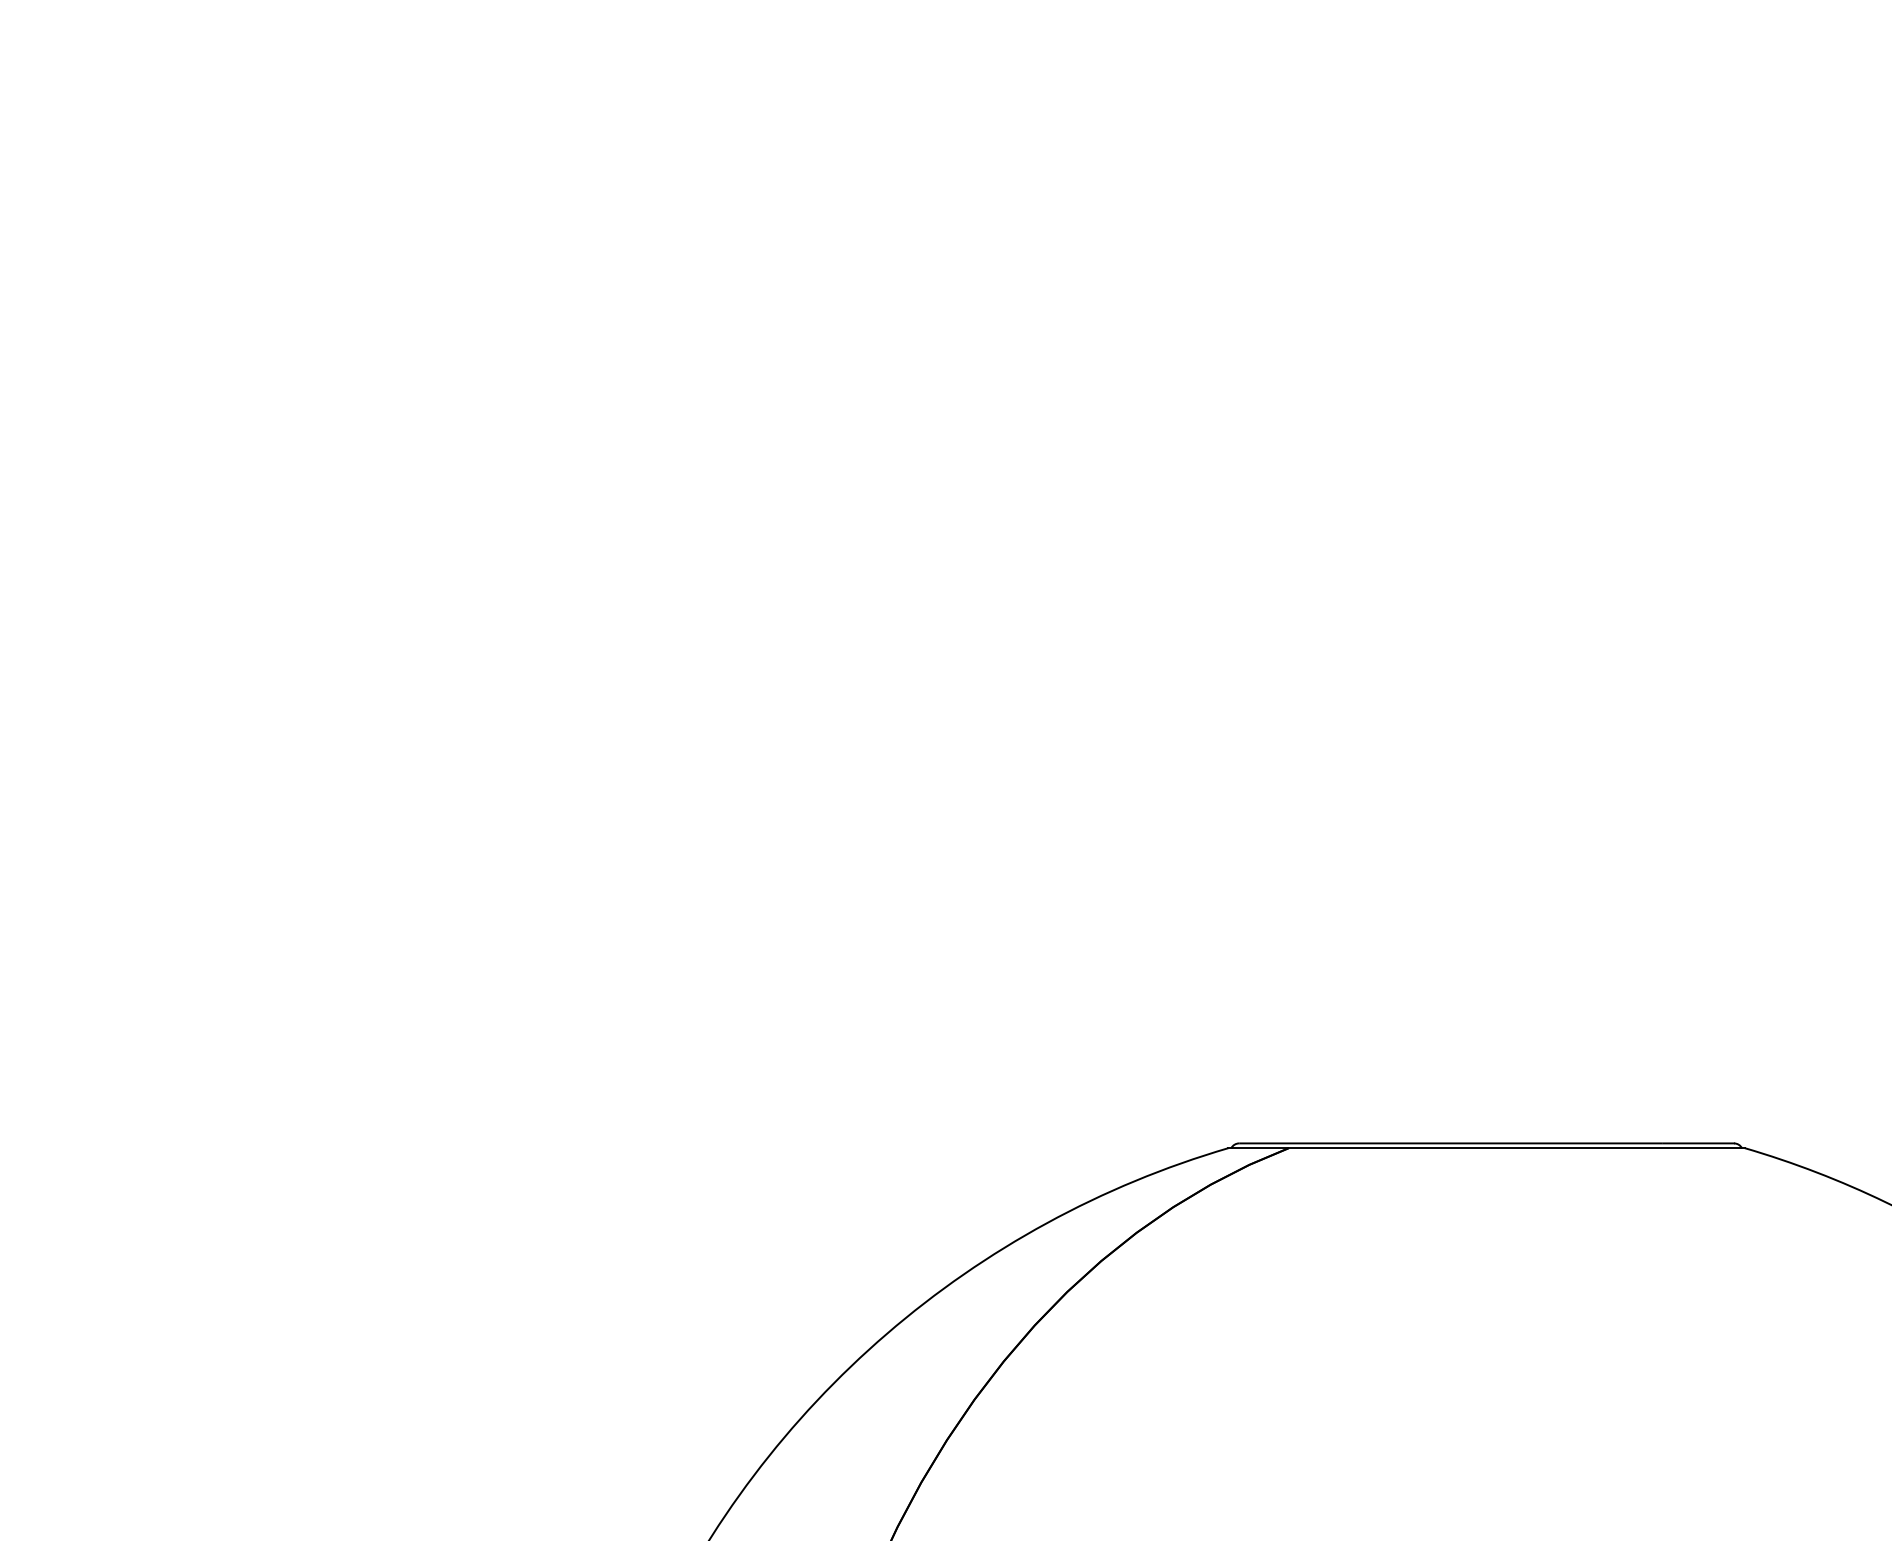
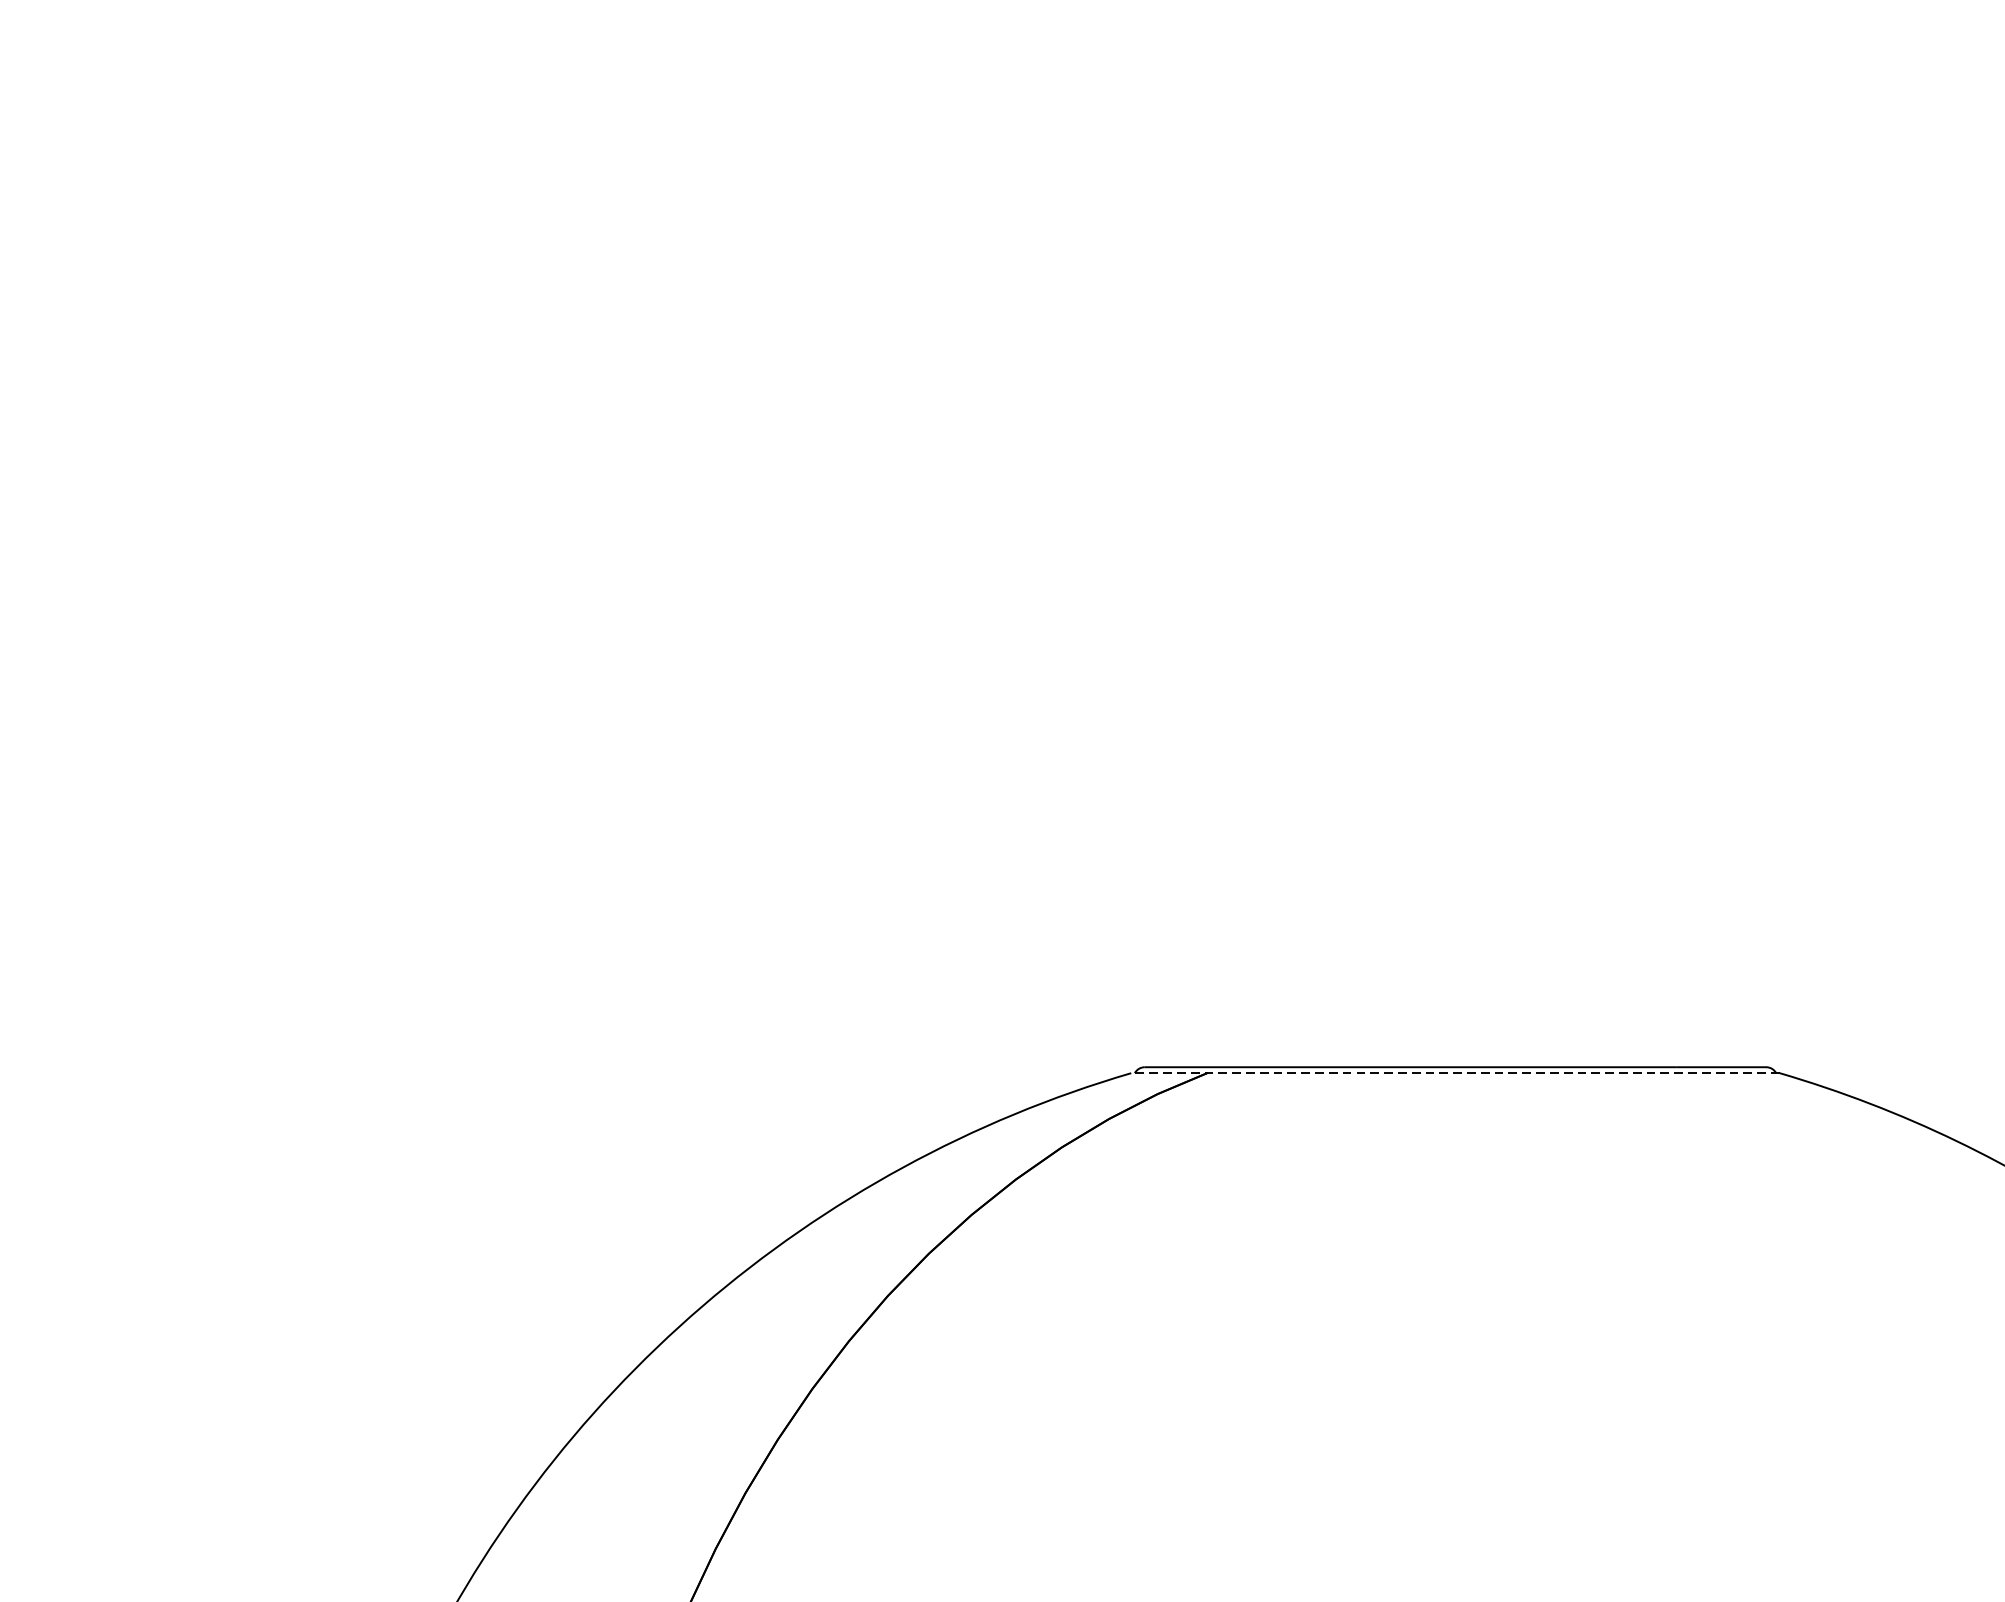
line: (1486, 1148) -> (1455, 1073), solid -> dashed

